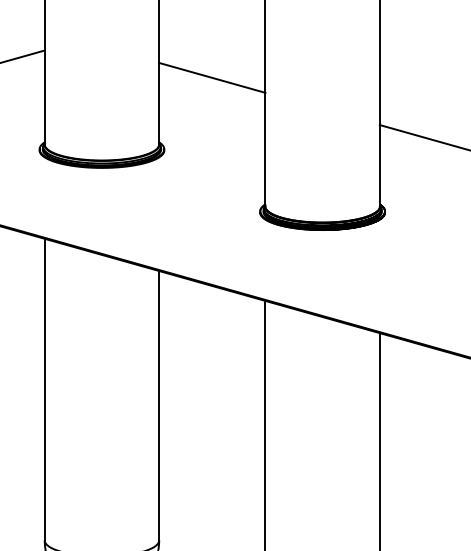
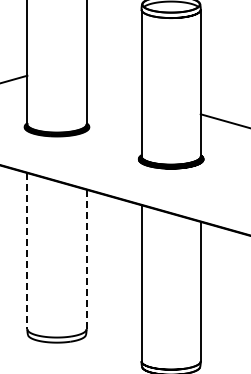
line: (211, 77) -> (113, 89), removed
line: (44, 390) -> (27, 251), solid -> dashed
line: (159, 405) -> (86, 259), solid -> dashed

